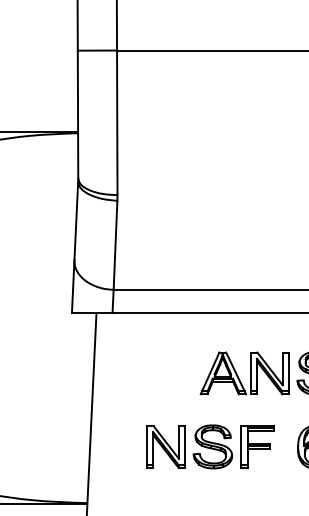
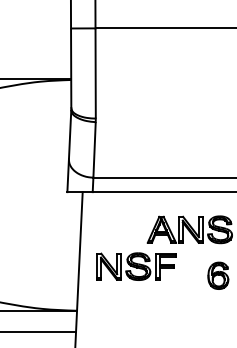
part: (209, 446) -> (136, 266), moved

